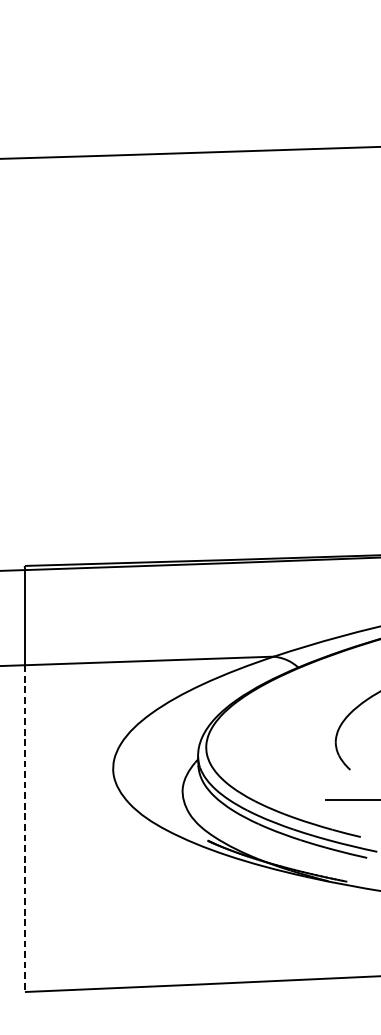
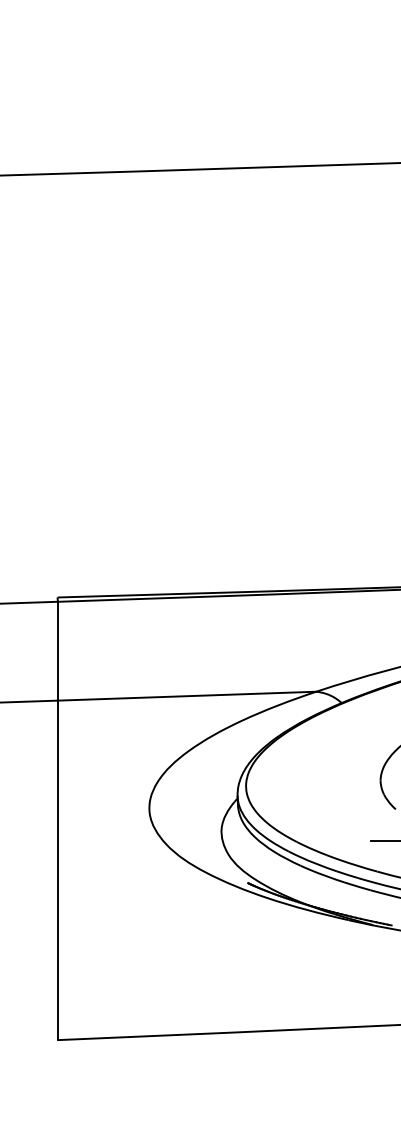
line: (24, 828) -> (57, 870), dashed -> solid

